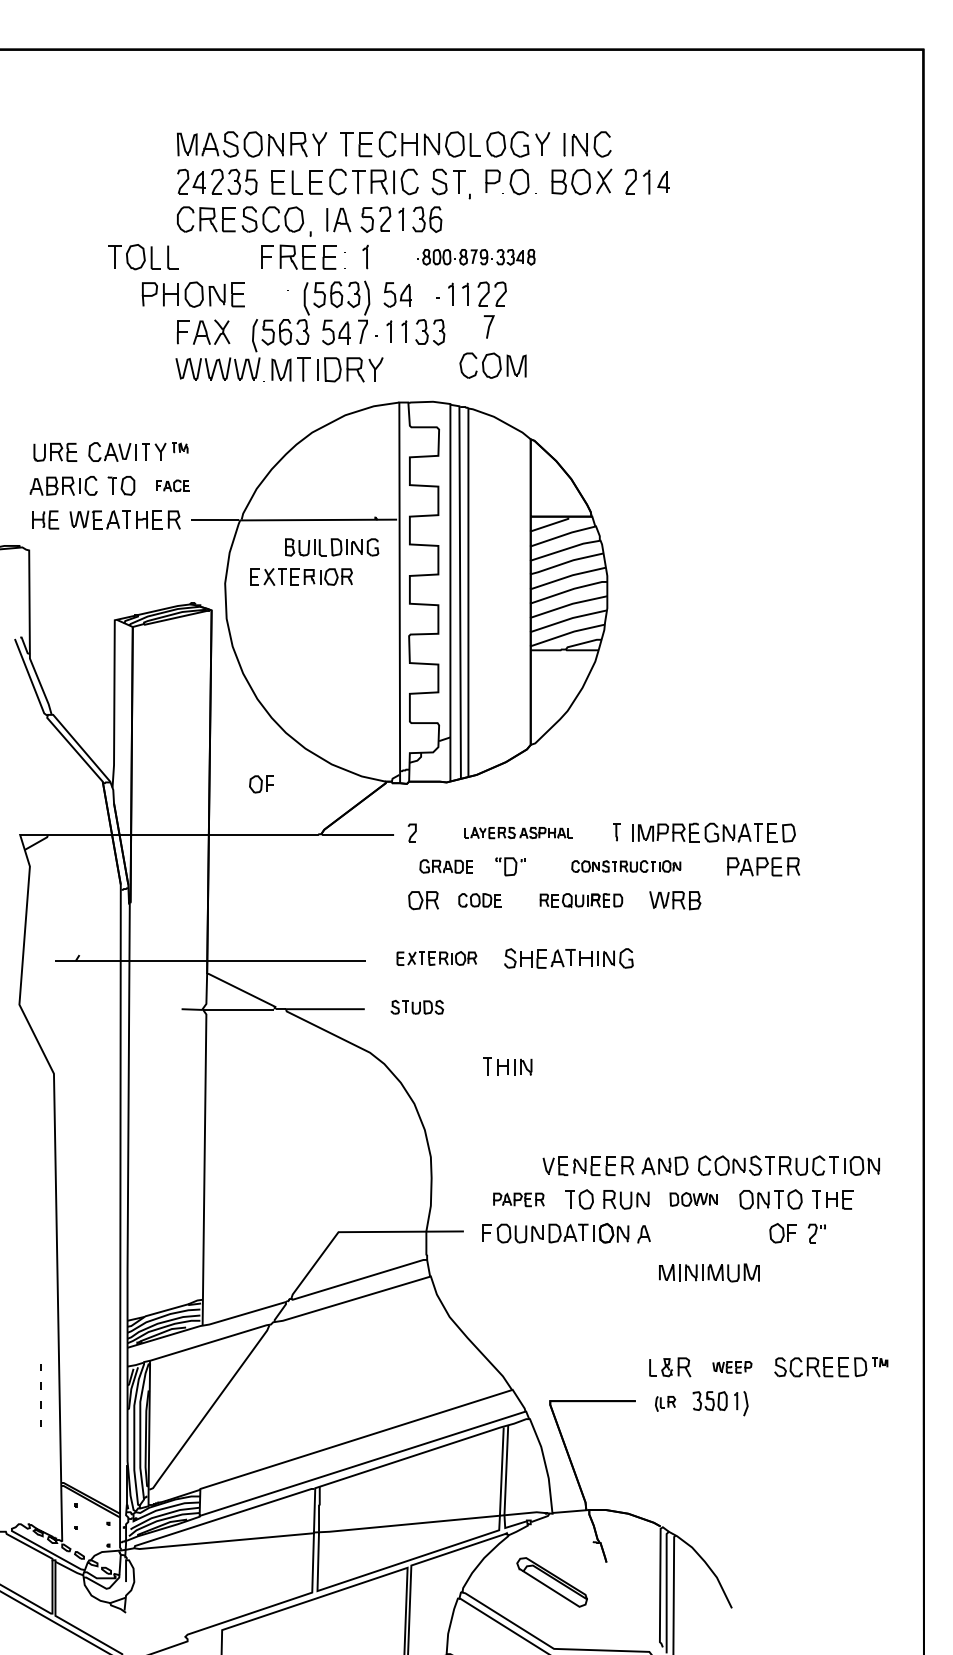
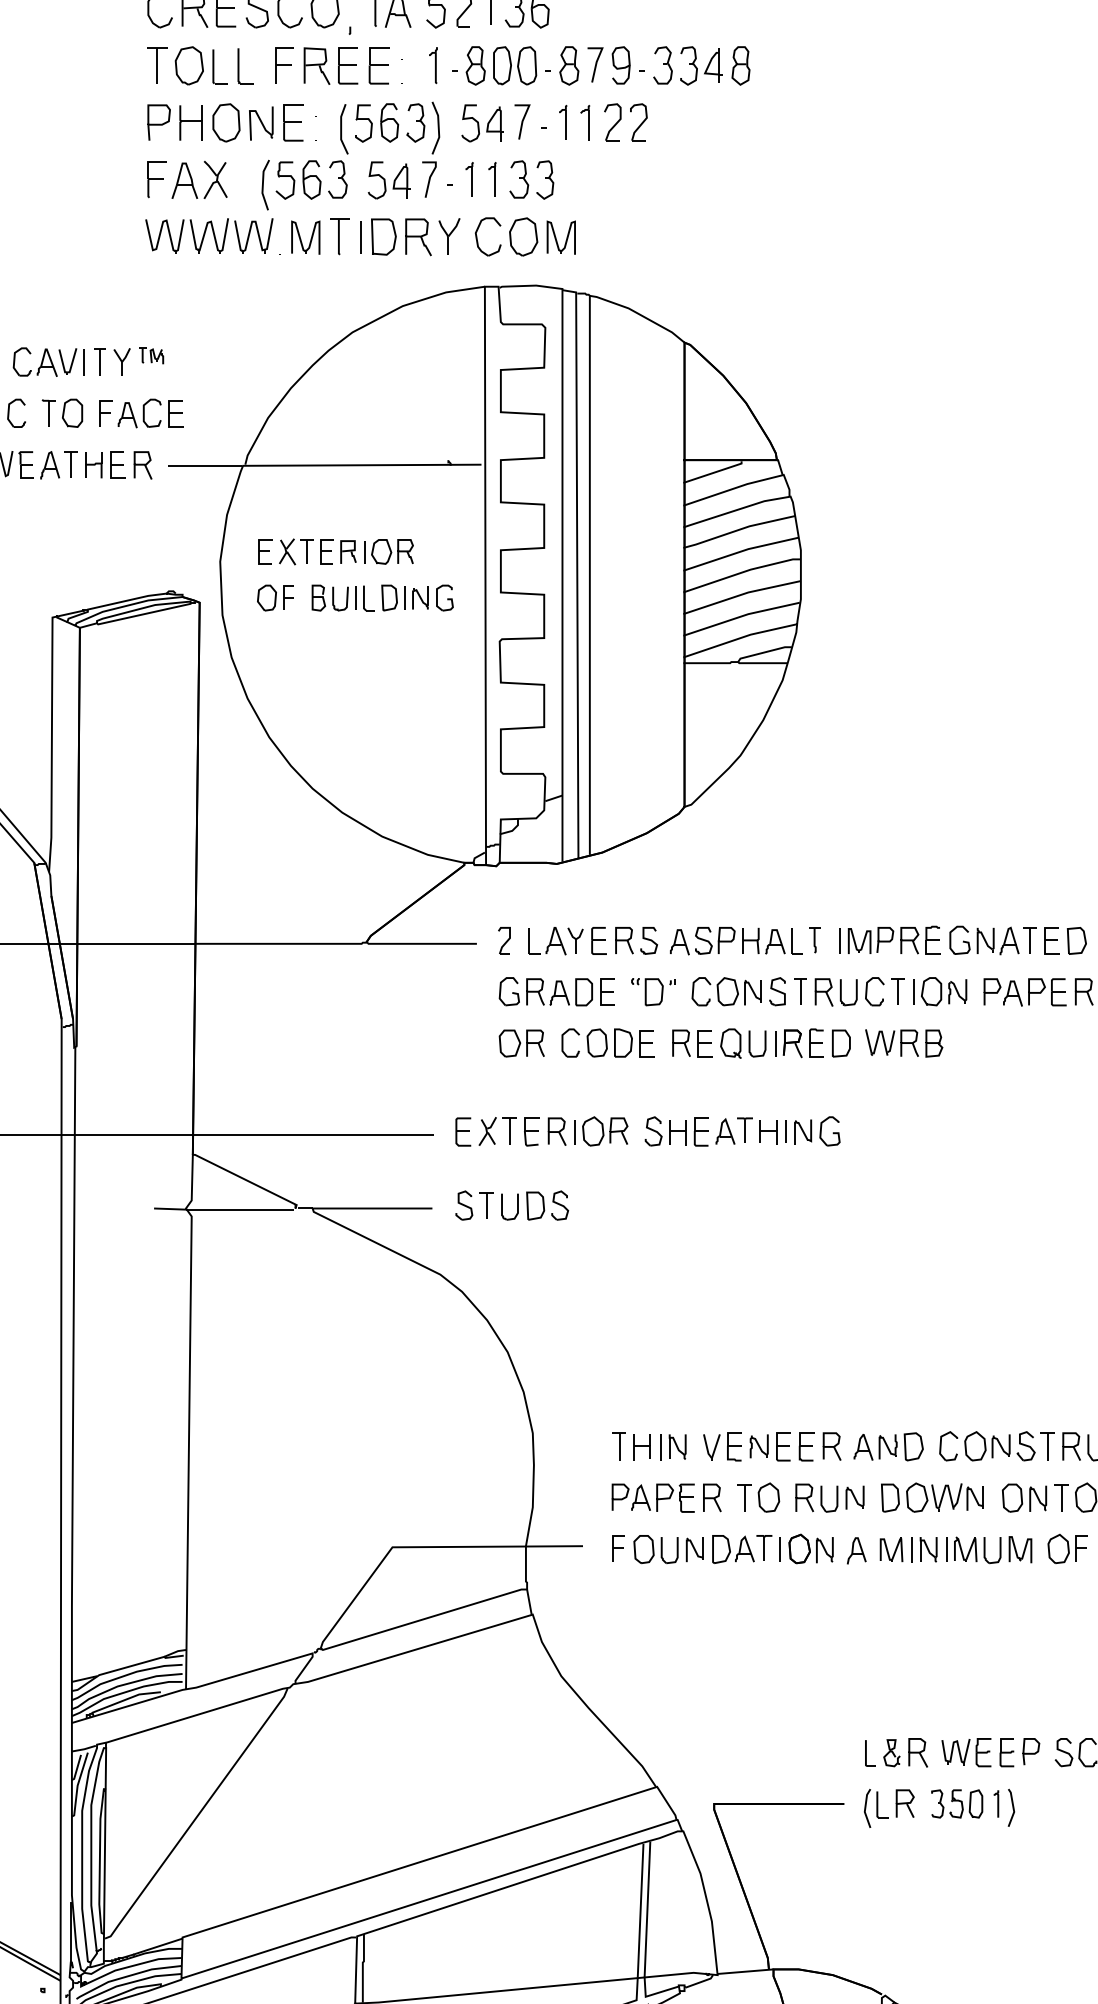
part: (143, 257) -> (200, 66), moved
part: (476, 257) -> (602, 66), size x1.67
part: (192, 294) -> (223, 122), moved
line: (488, 326) -> (521, 121), moved
part: (492, 365) -> (524, 236), moved
part: (172, 485) -> (140, 412), size x1.67
part: (332, 547) -> (383, 598), moved
part: (261, 784) -> (275, 598), moved
part: (518, 832) -> (665, 940), size x1.67
part: (446, 866) -> (556, 991), size x1.43
part: (626, 866) -> (830, 991), size x1.67
part: (479, 900) -> (606, 1043), size x1.43
part: (581, 900) -> (761, 1043), size x1.43
part: (436, 958) -> (541, 1131), size x1.43
part: (417, 1007) -> (512, 1205), size x1.43
part: (507, 1066) -> (649, 1445), moved
part: (518, 1199) -> (665, 1497), size x1.43
part: (693, 1199) -> (931, 1497), size x1.43
part: (709, 1272) -> (956, 1549), moved
part: (732, 1367) -> (991, 1752), size x1.67
part: (665, 1403) -> (889, 1807), size x1.67

